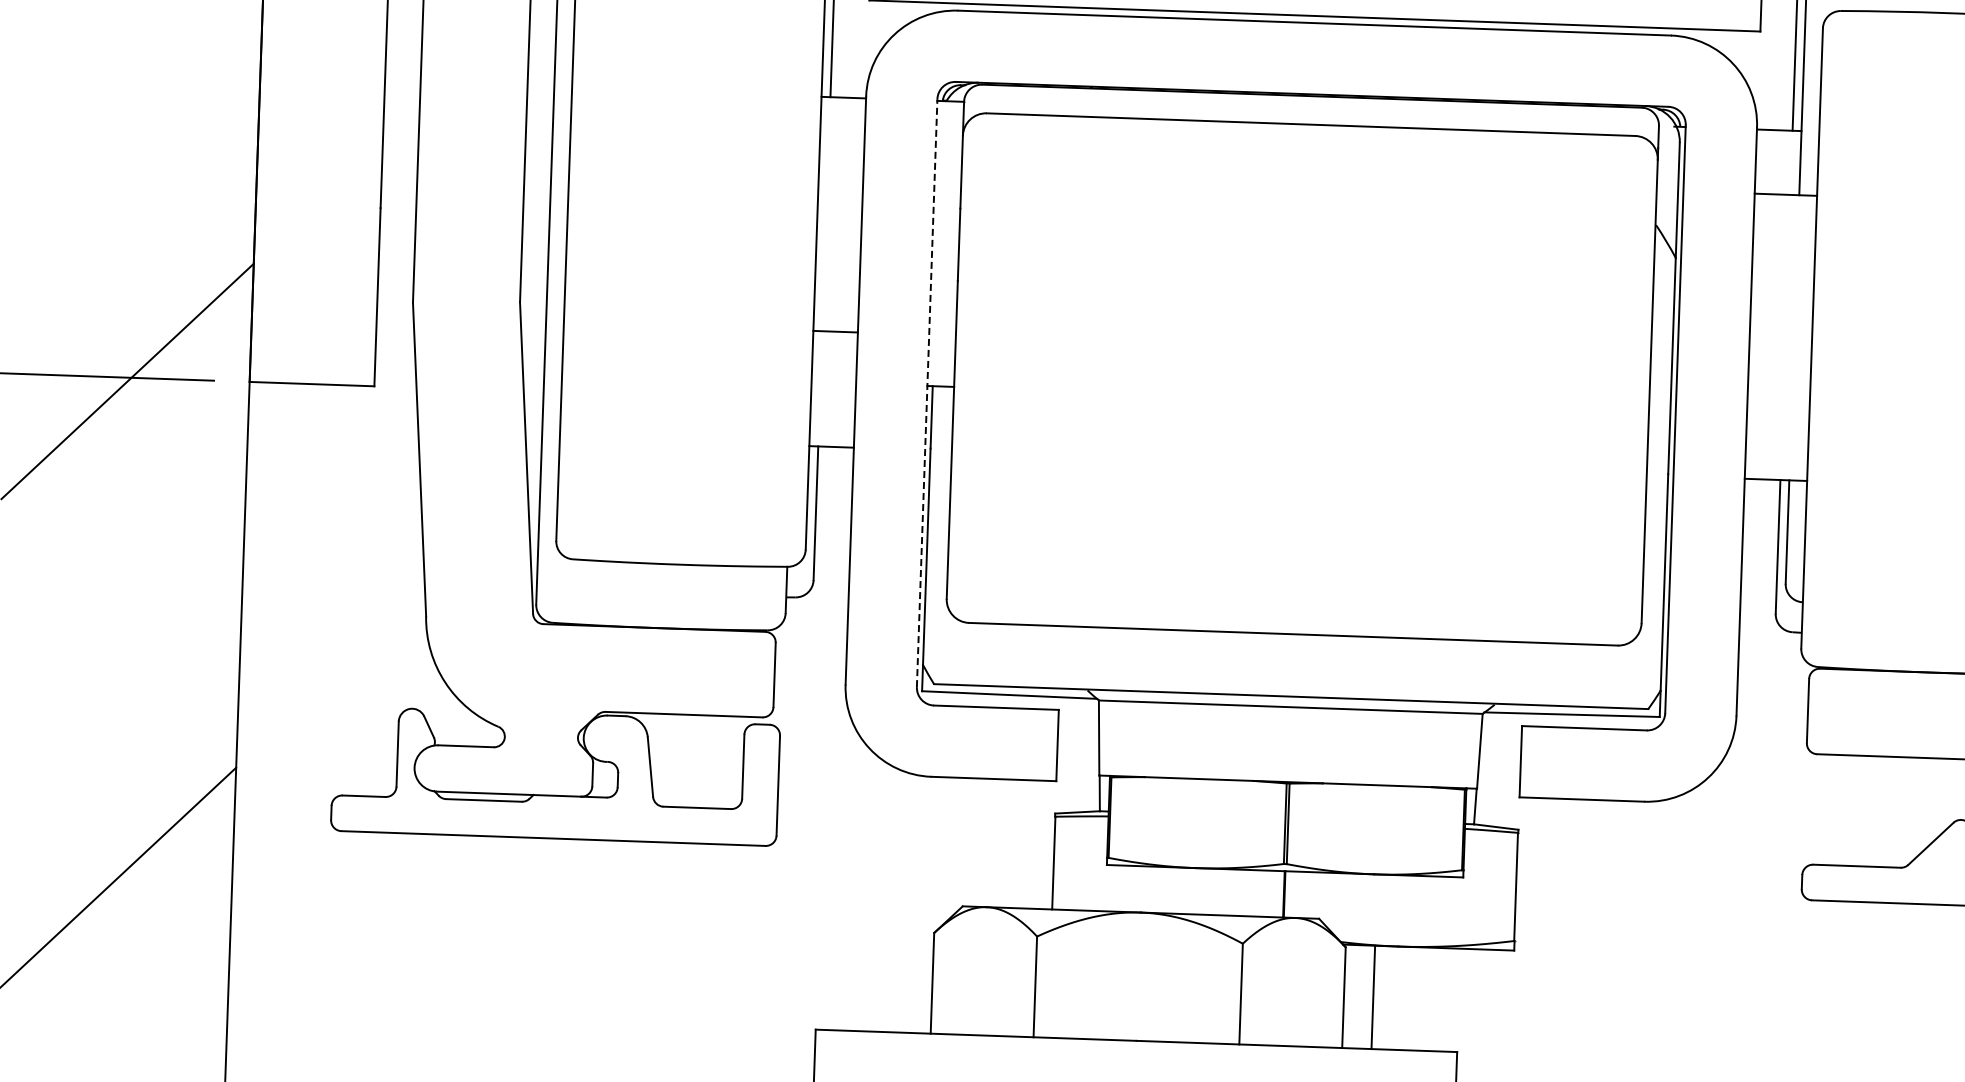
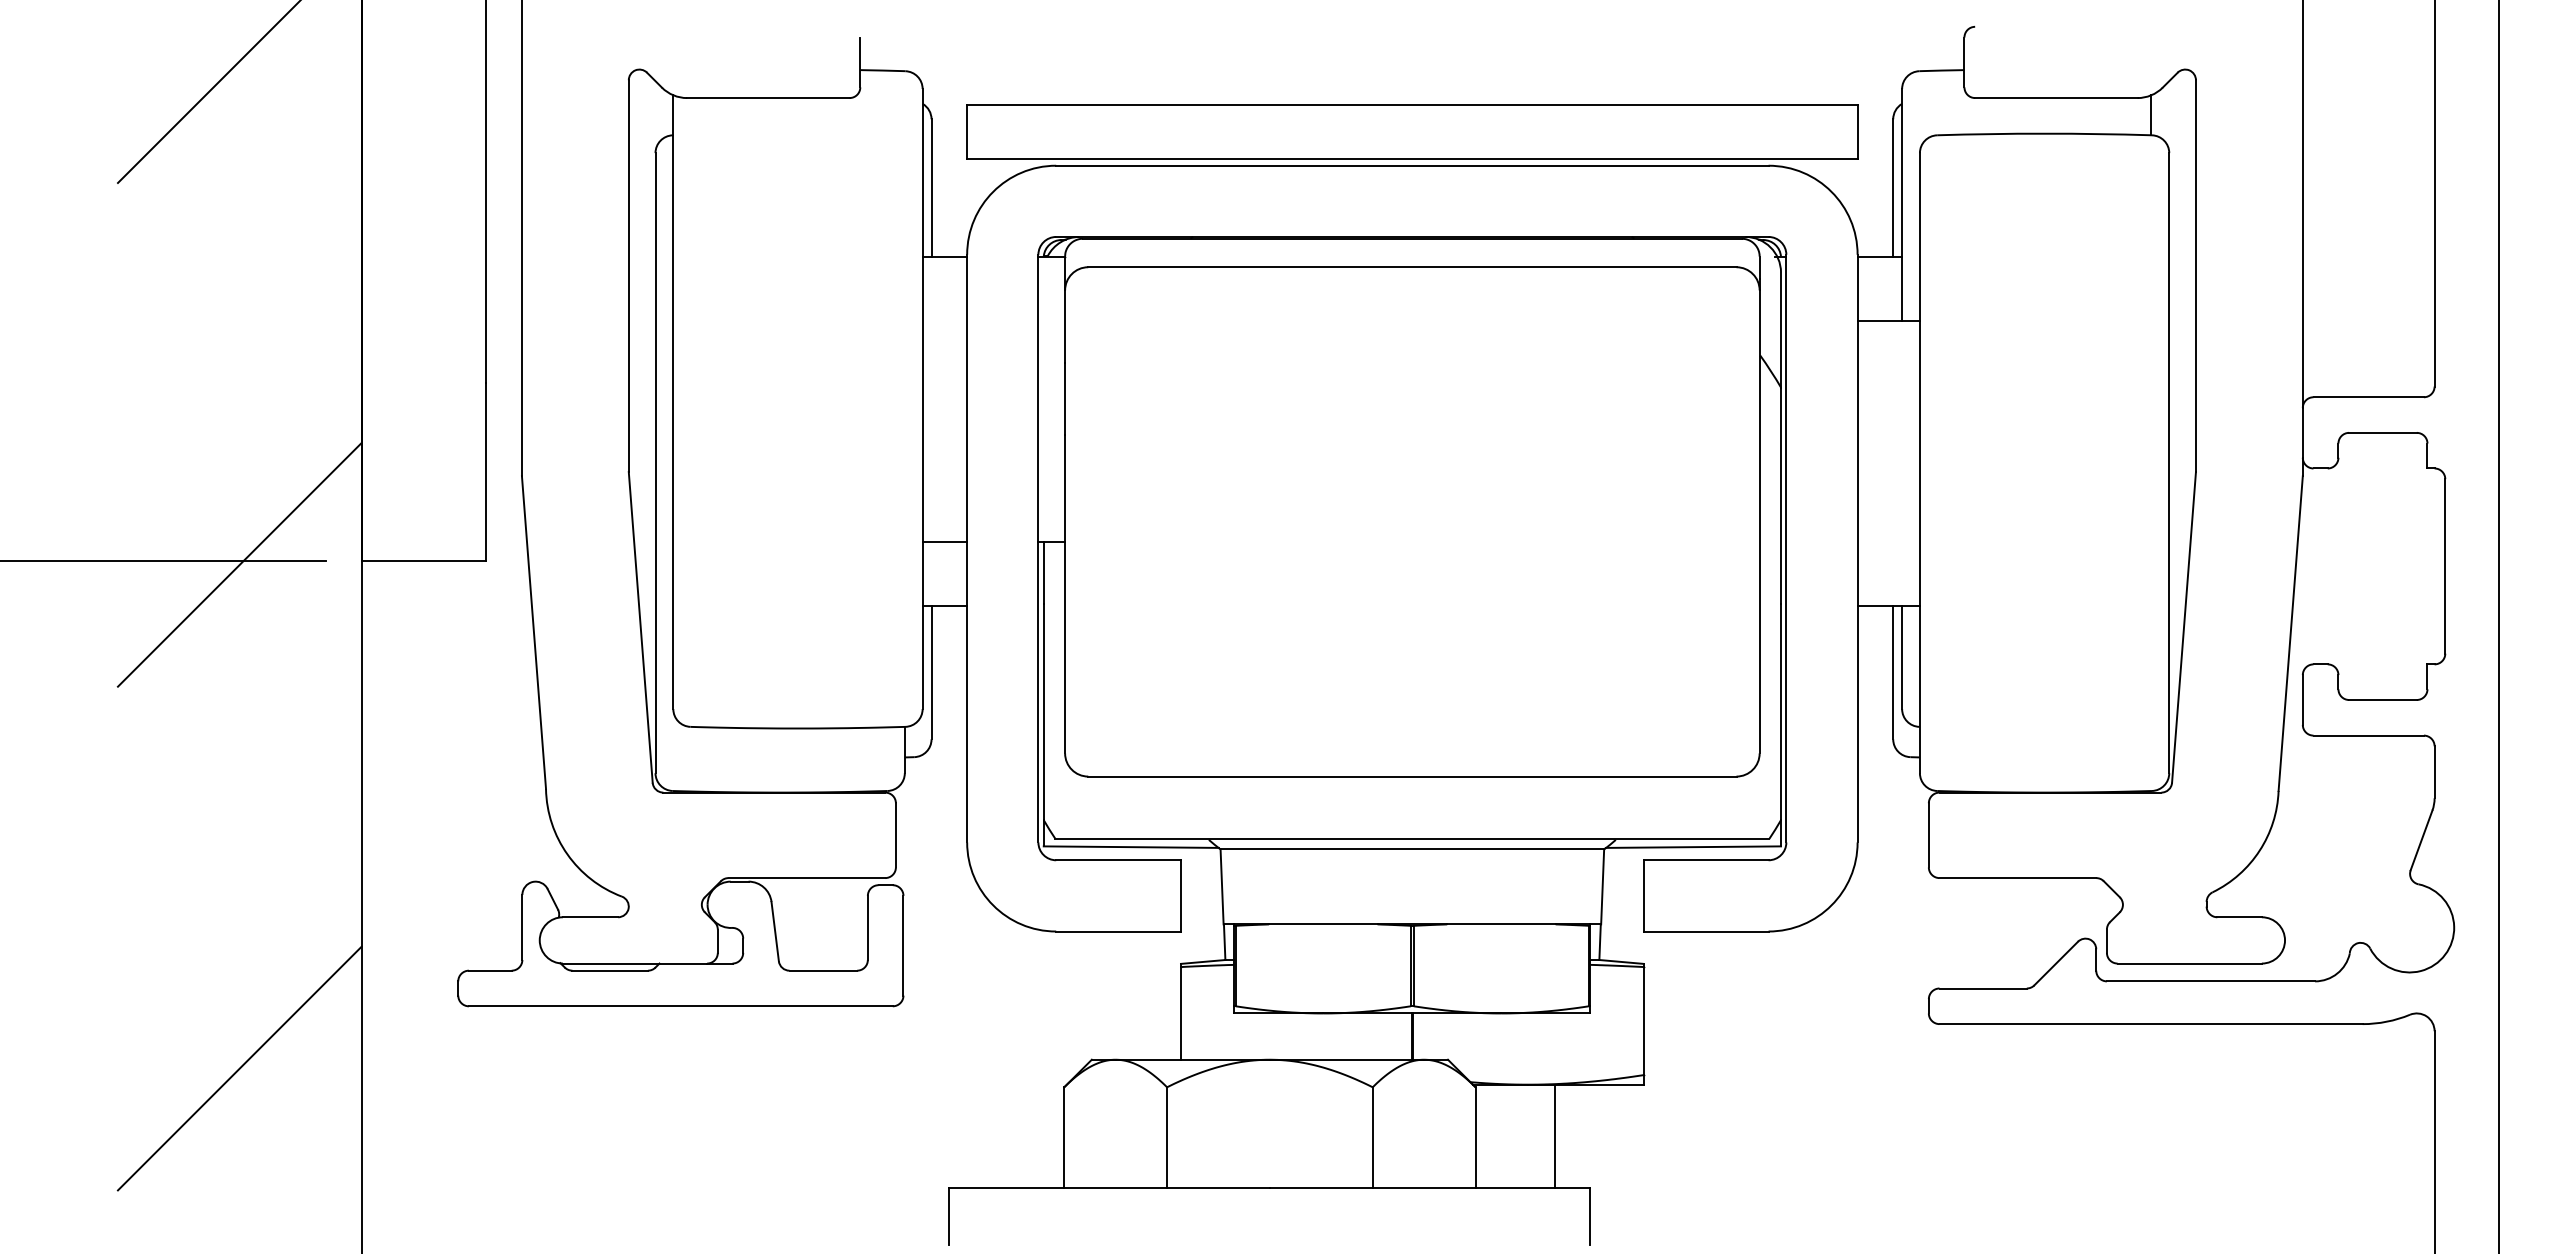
line: (835, 331) -> (944, 541), moved
line: (927, 393) -> (1038, 548), dashed -> solid
line: (1372, 996) -> (1554, 1135), moved

